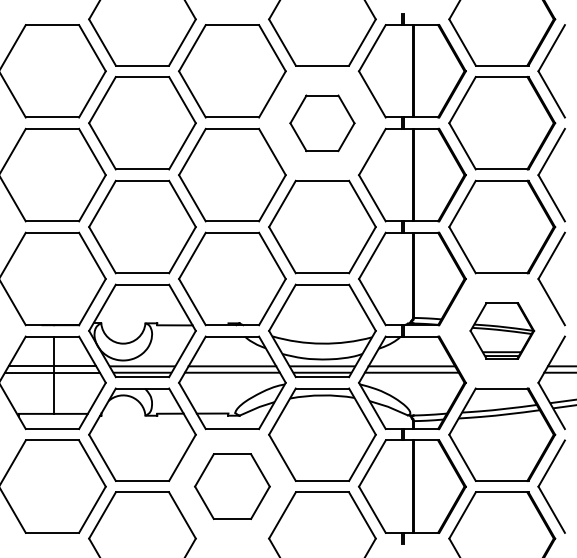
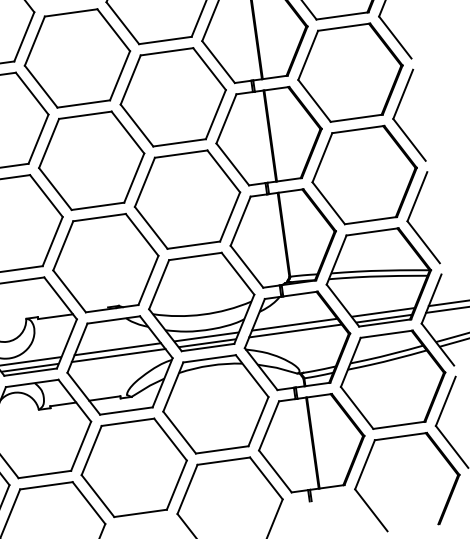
part: (322, 123) -> (173, 97), size x1.67
part: (502, 330) -> (379, 276), size x1.67
part: (232, 486) -> (134, 467), size x1.43

